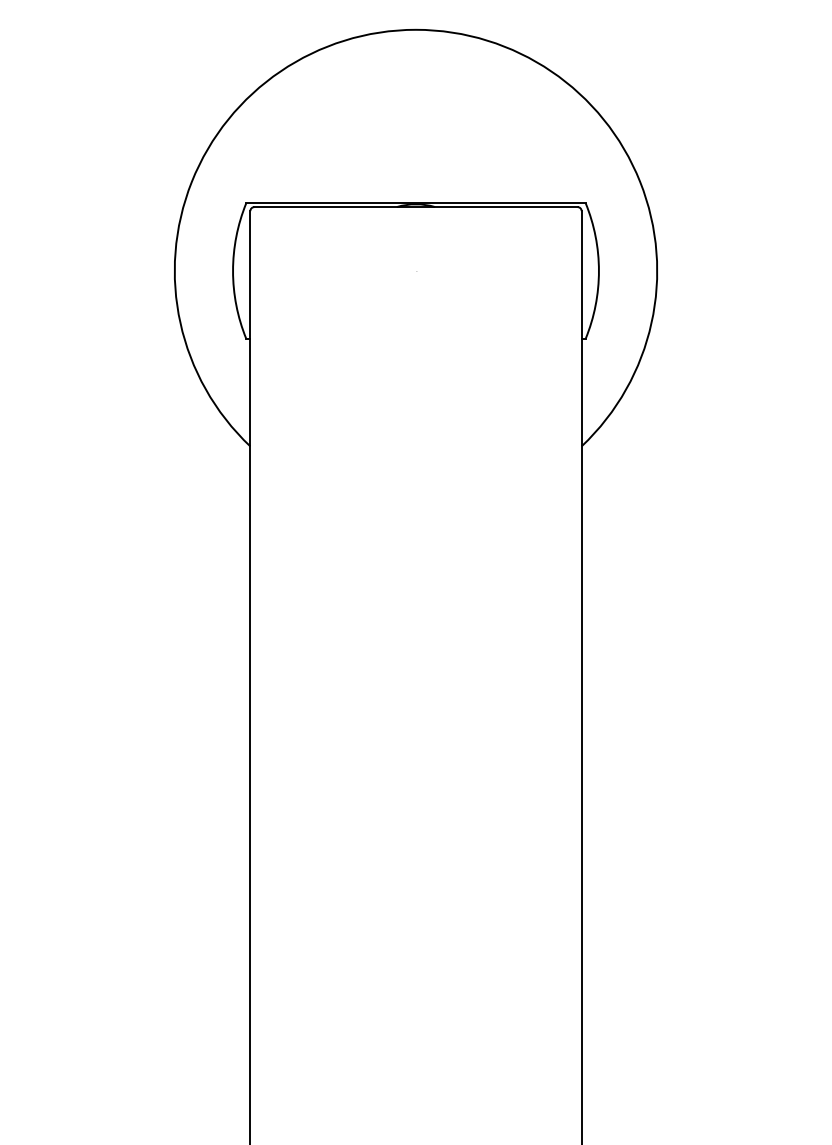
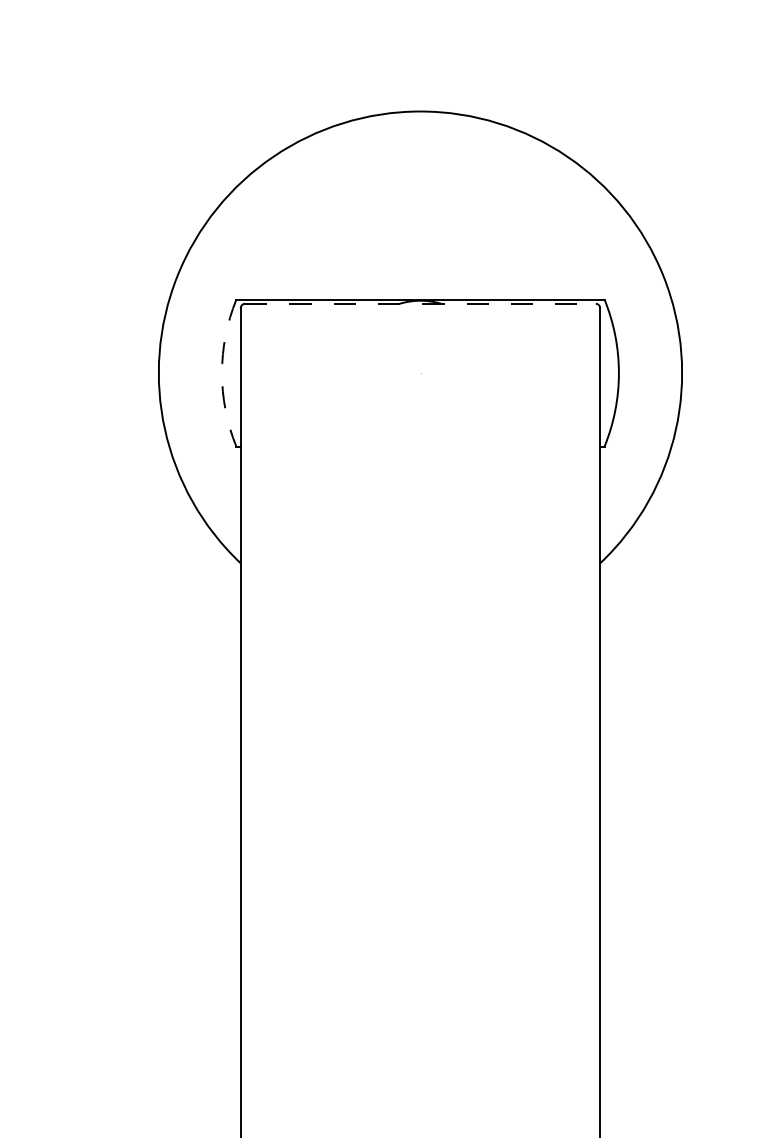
line: (416, 207) -> (421, 304), solid -> dashed
arc: (233, 271) -> (222, 373), solid -> dashed

